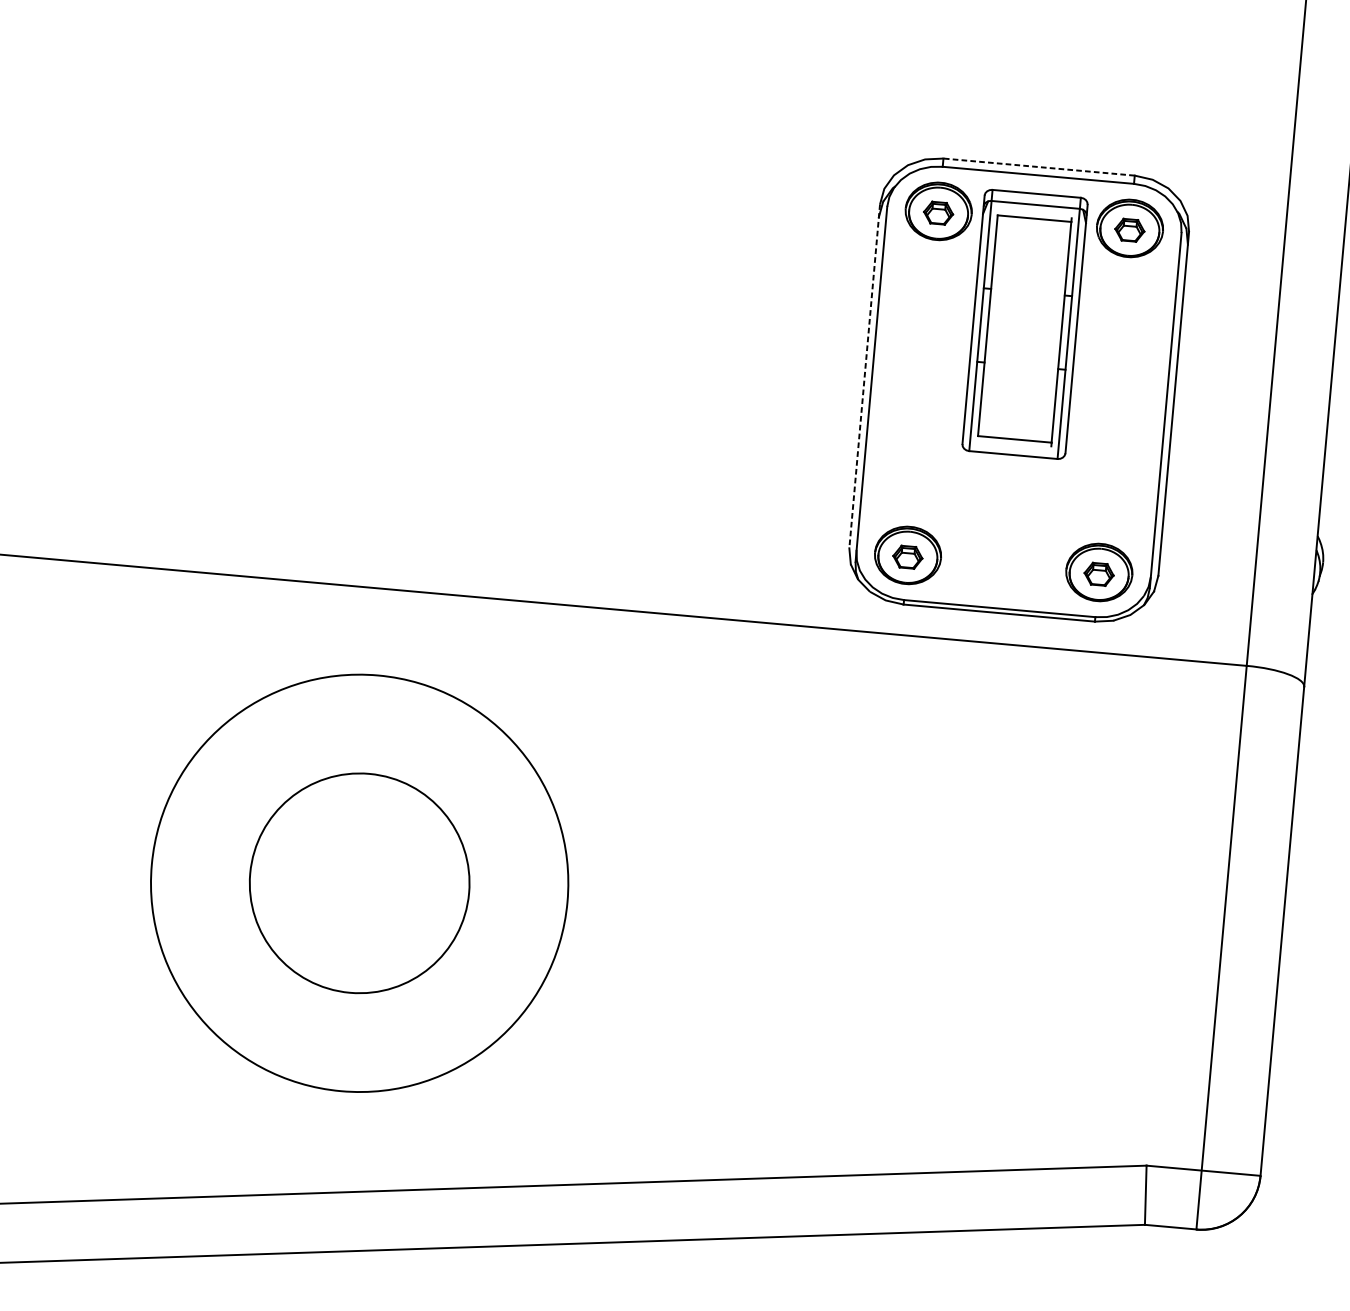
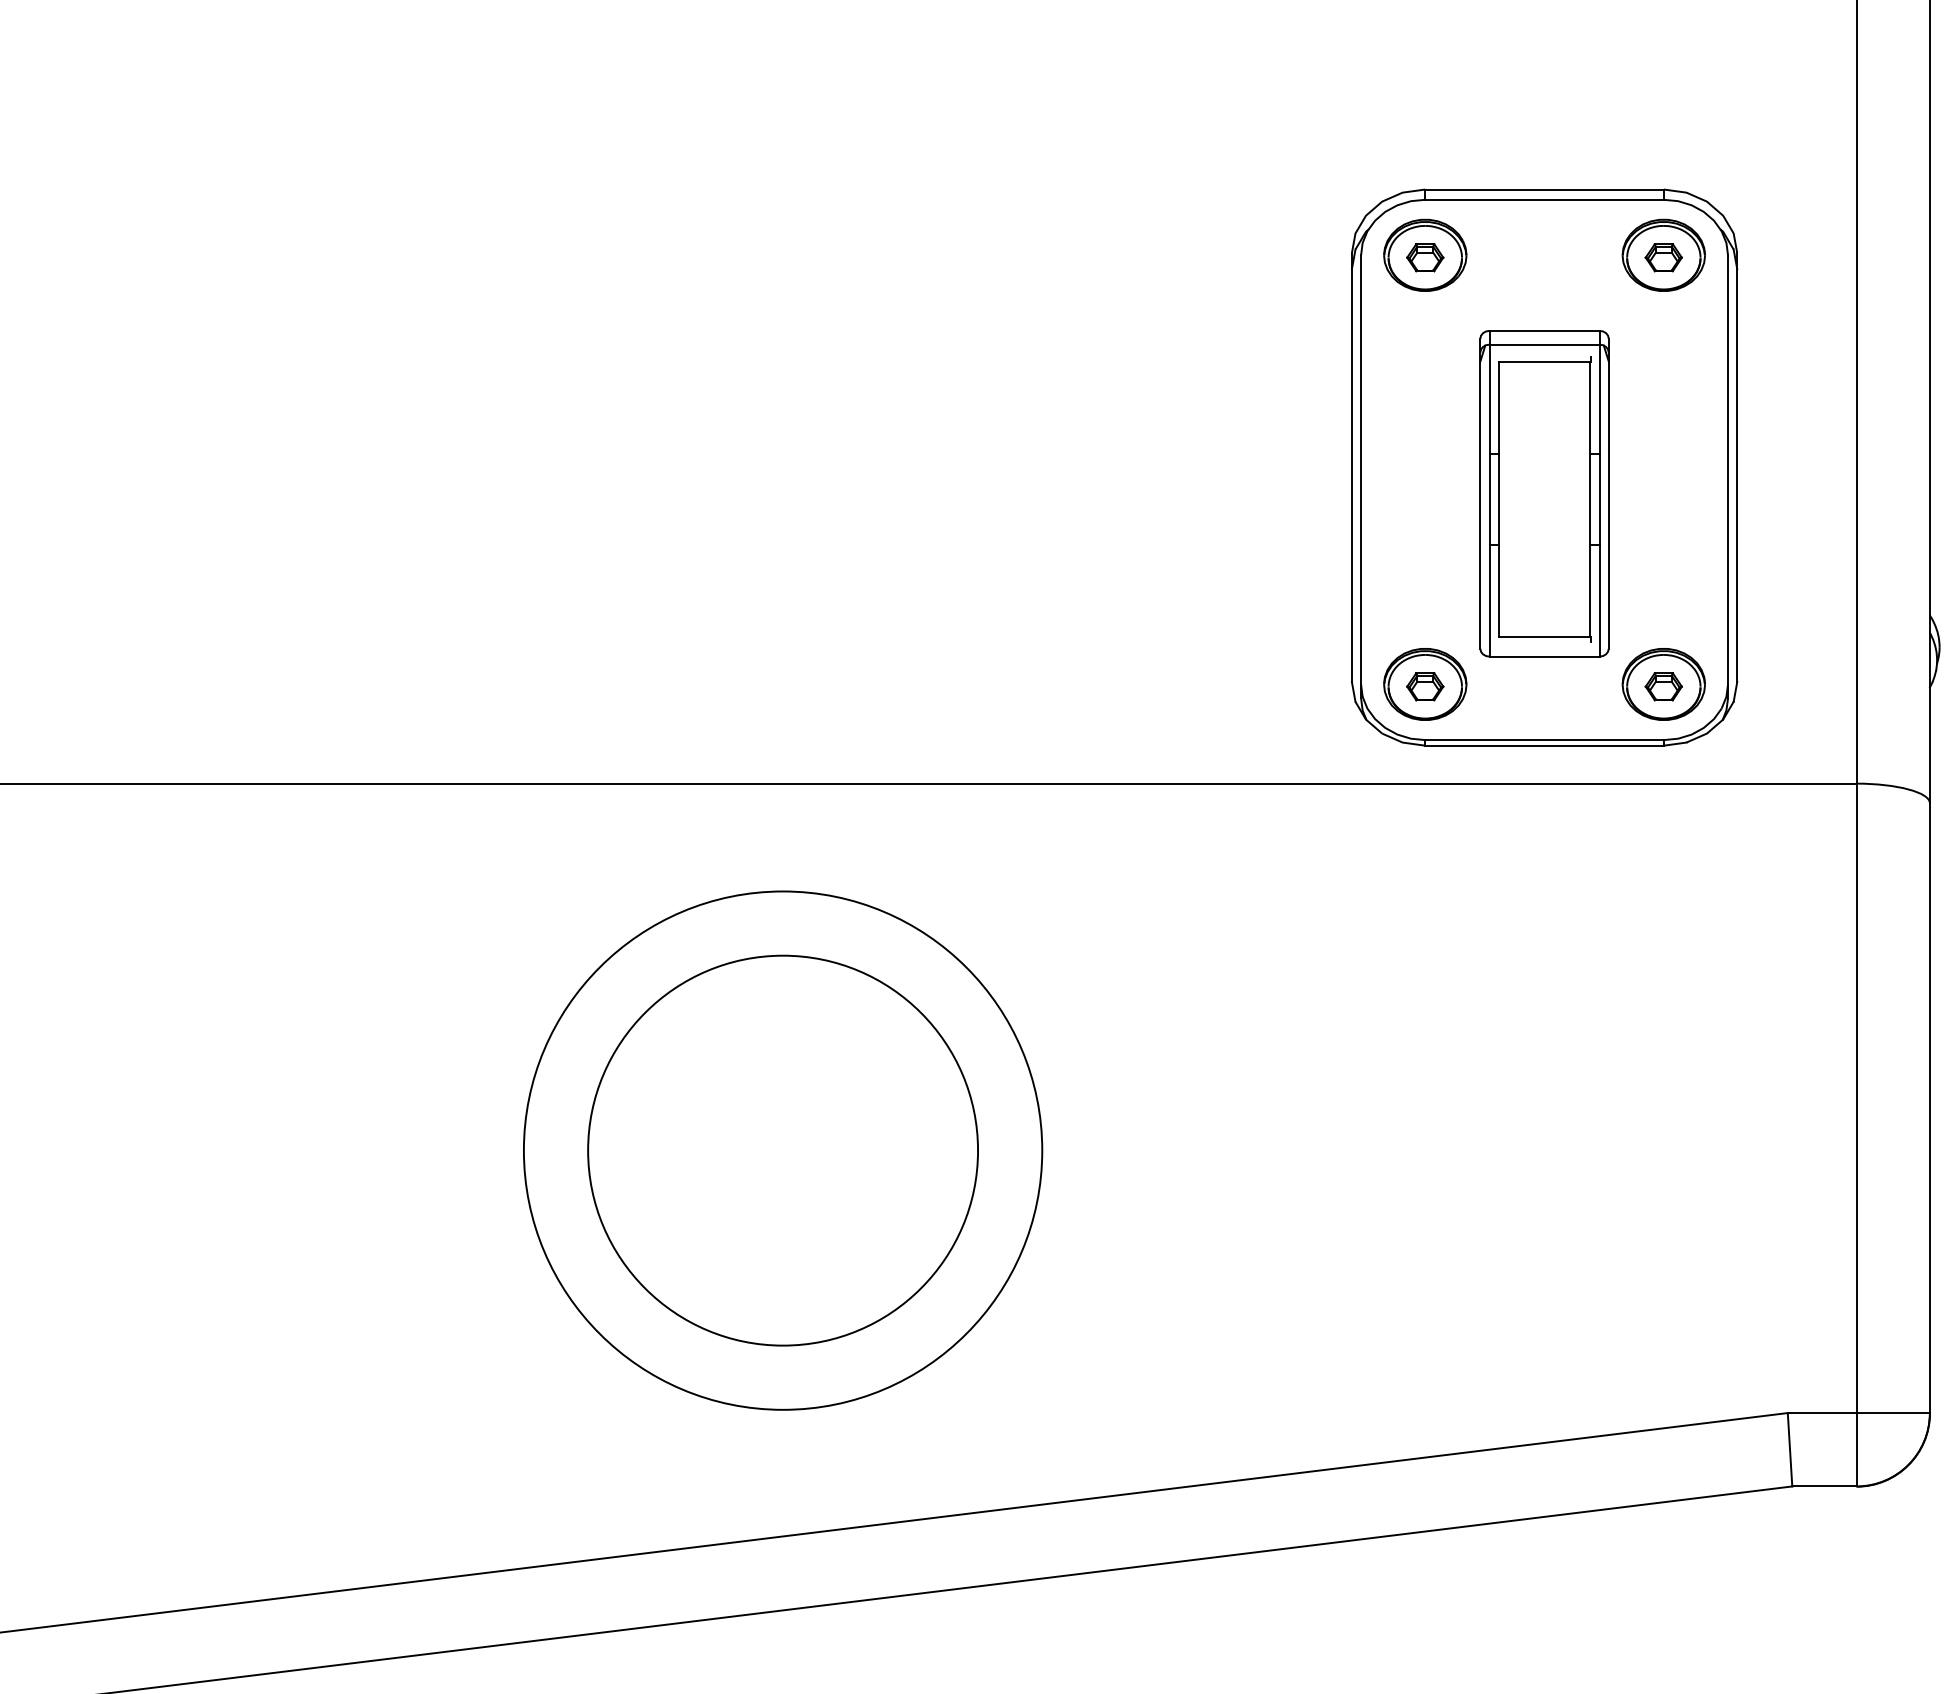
line: (1039, 167) -> (1544, 189), dashed -> solid
part: (1025, 324) -> (1544, 493), moved
line: (864, 376) -> (1351, 467), dashed -> solid
circle: (360, 883) -> (783, 1150), size x1.43

